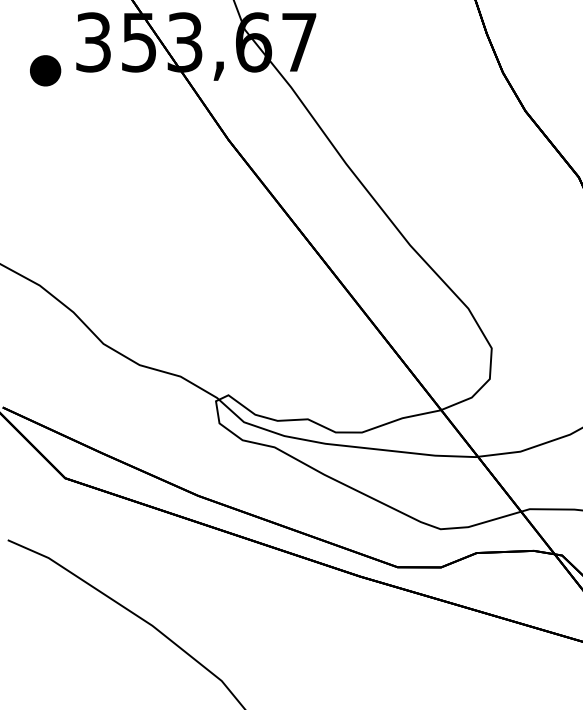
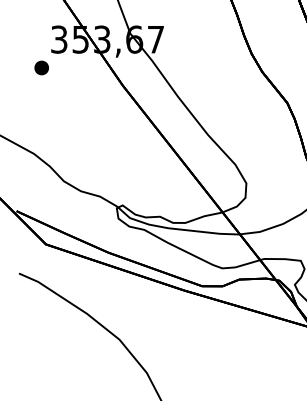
part: (45, 69) -> (41, 67), moved

